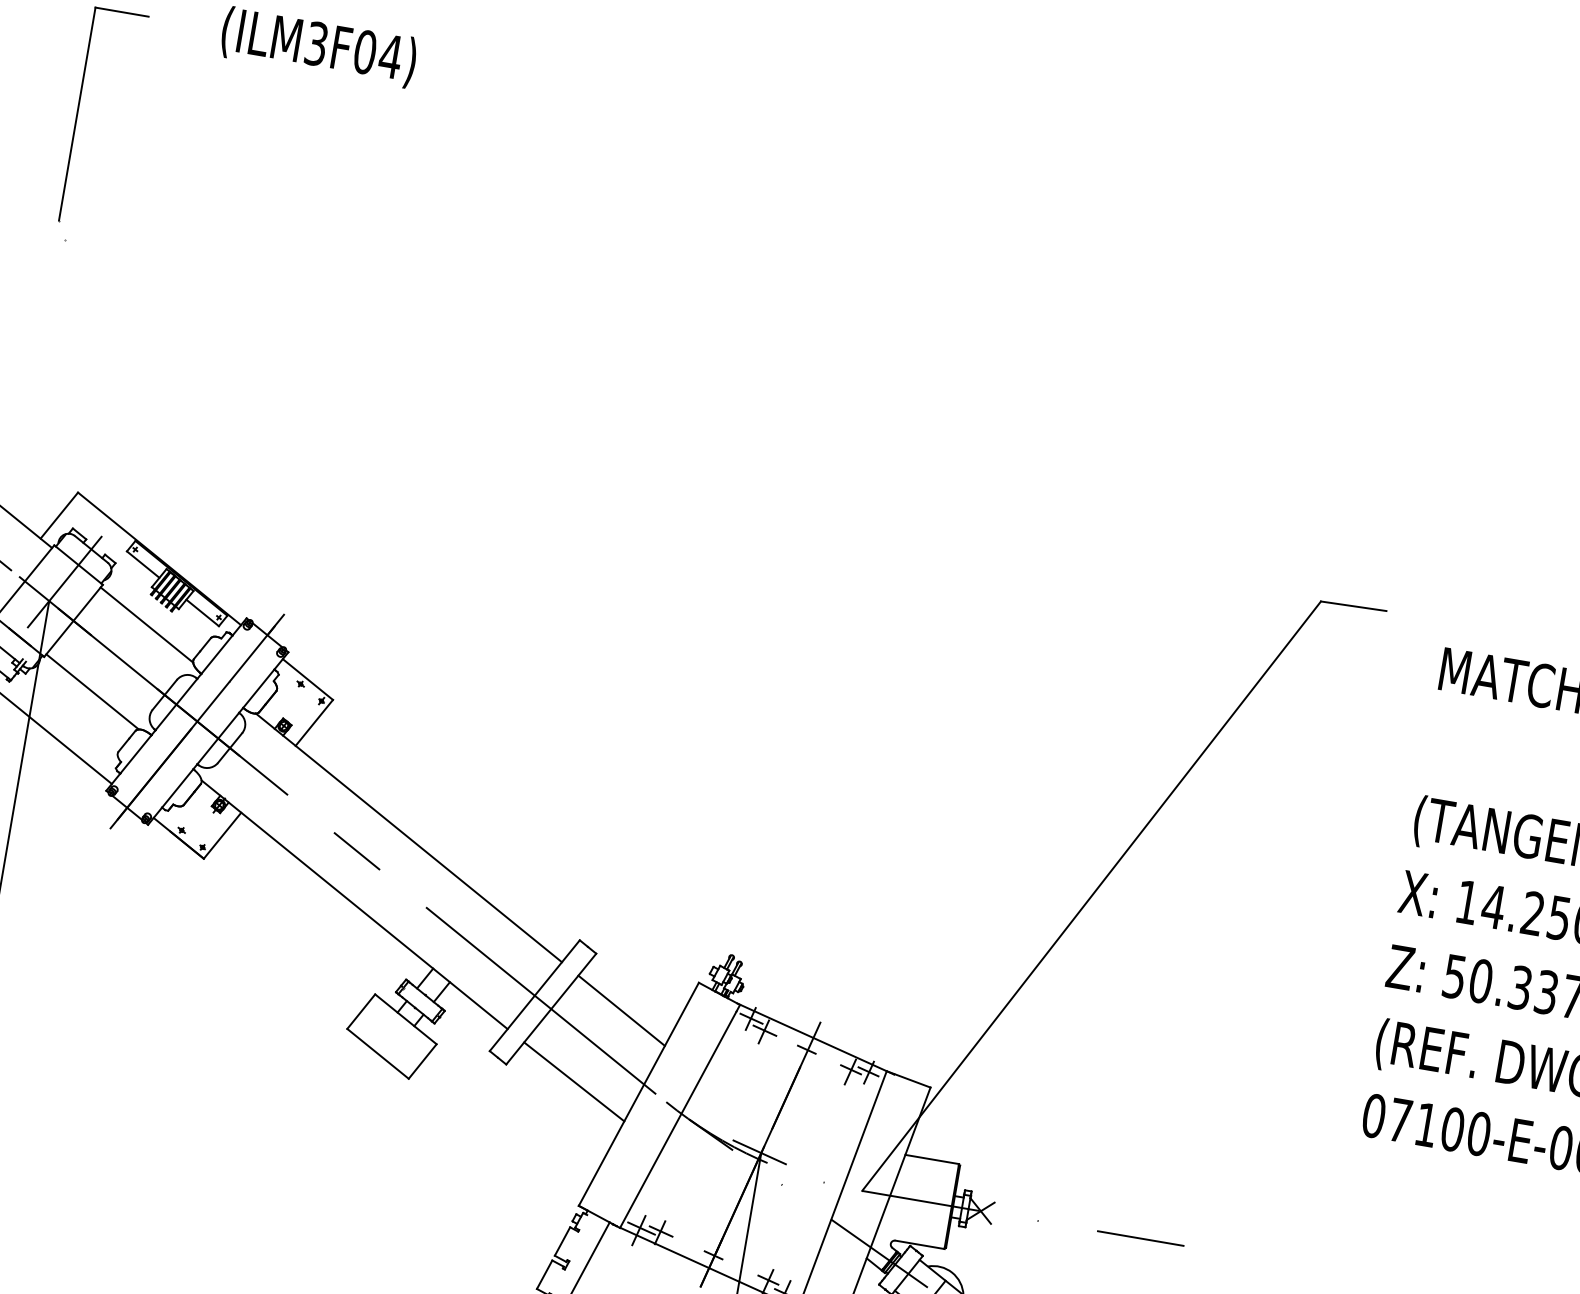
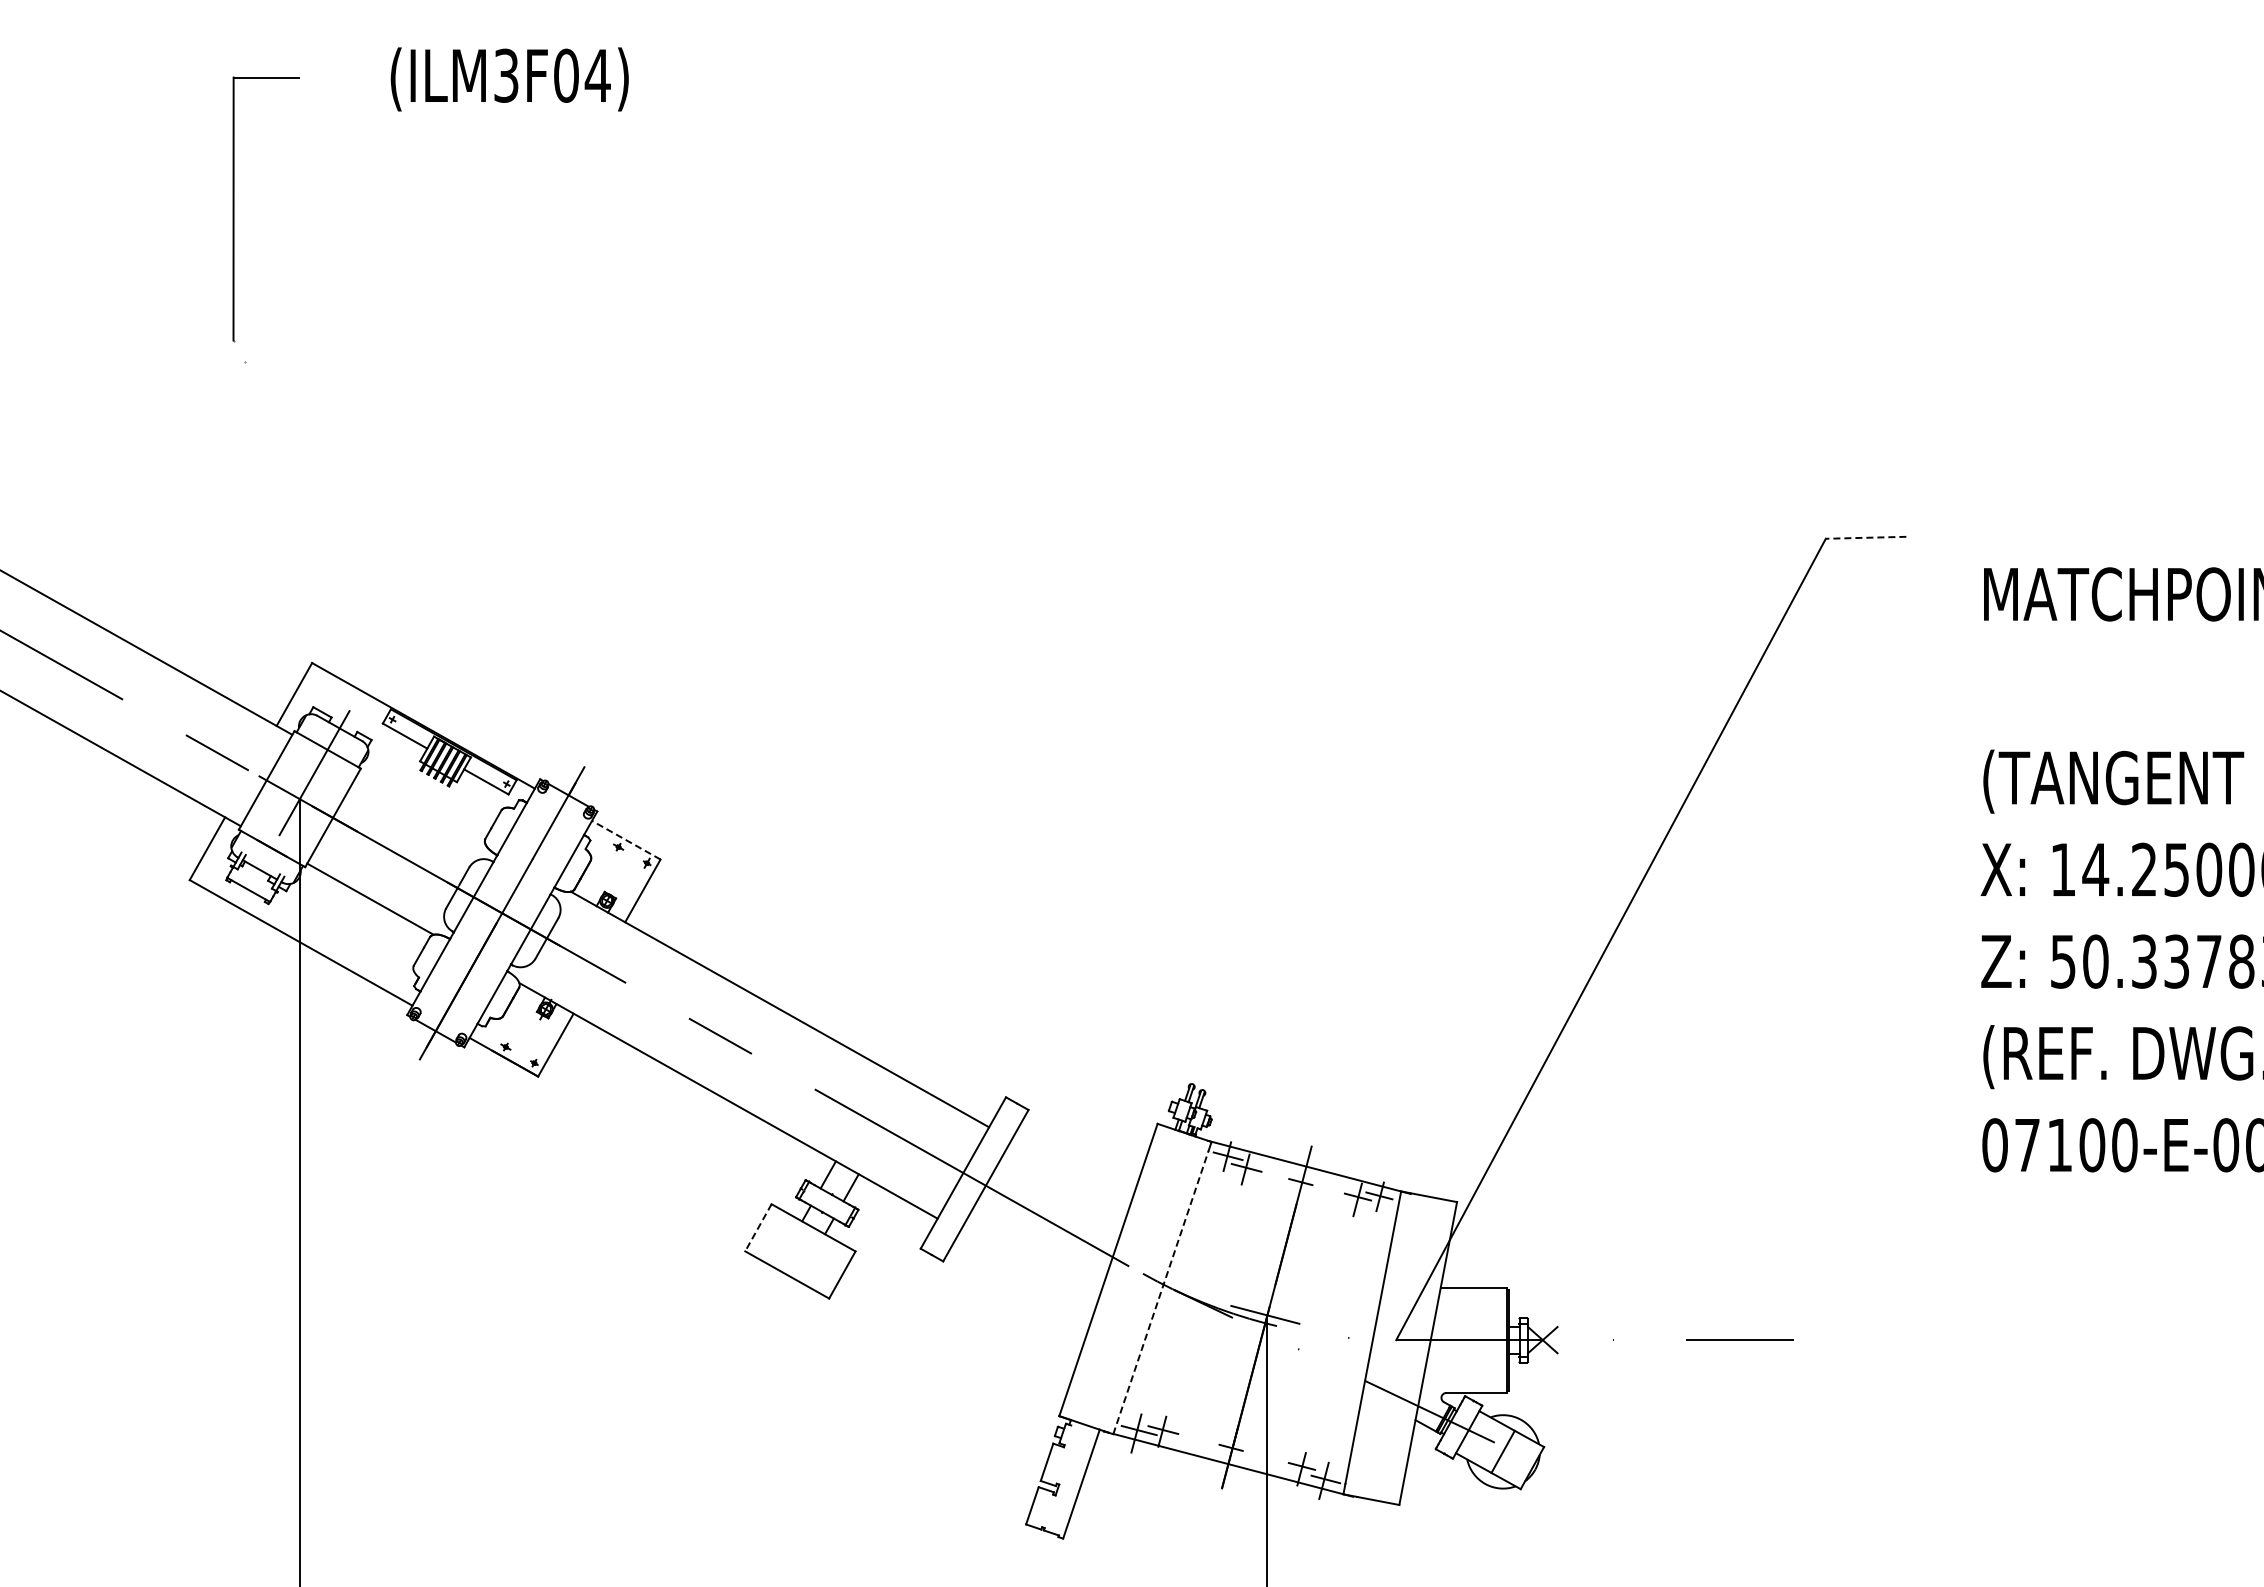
line: (1353, 605) -> (1865, 537), solid -> dashed
line: (146, 624) -> (421, 807), removed
line: (307, 678) -> (625, 839), solid -> dashed
line: (621, 1010) -> (1070, 1173), removed
line: (361, 1012) -> (758, 1228), solid -> dashed
line: (574, 1082) -> (1028, 1268), removed
line: (677, 1119) -> (1160, 1292), solid -> dashed

